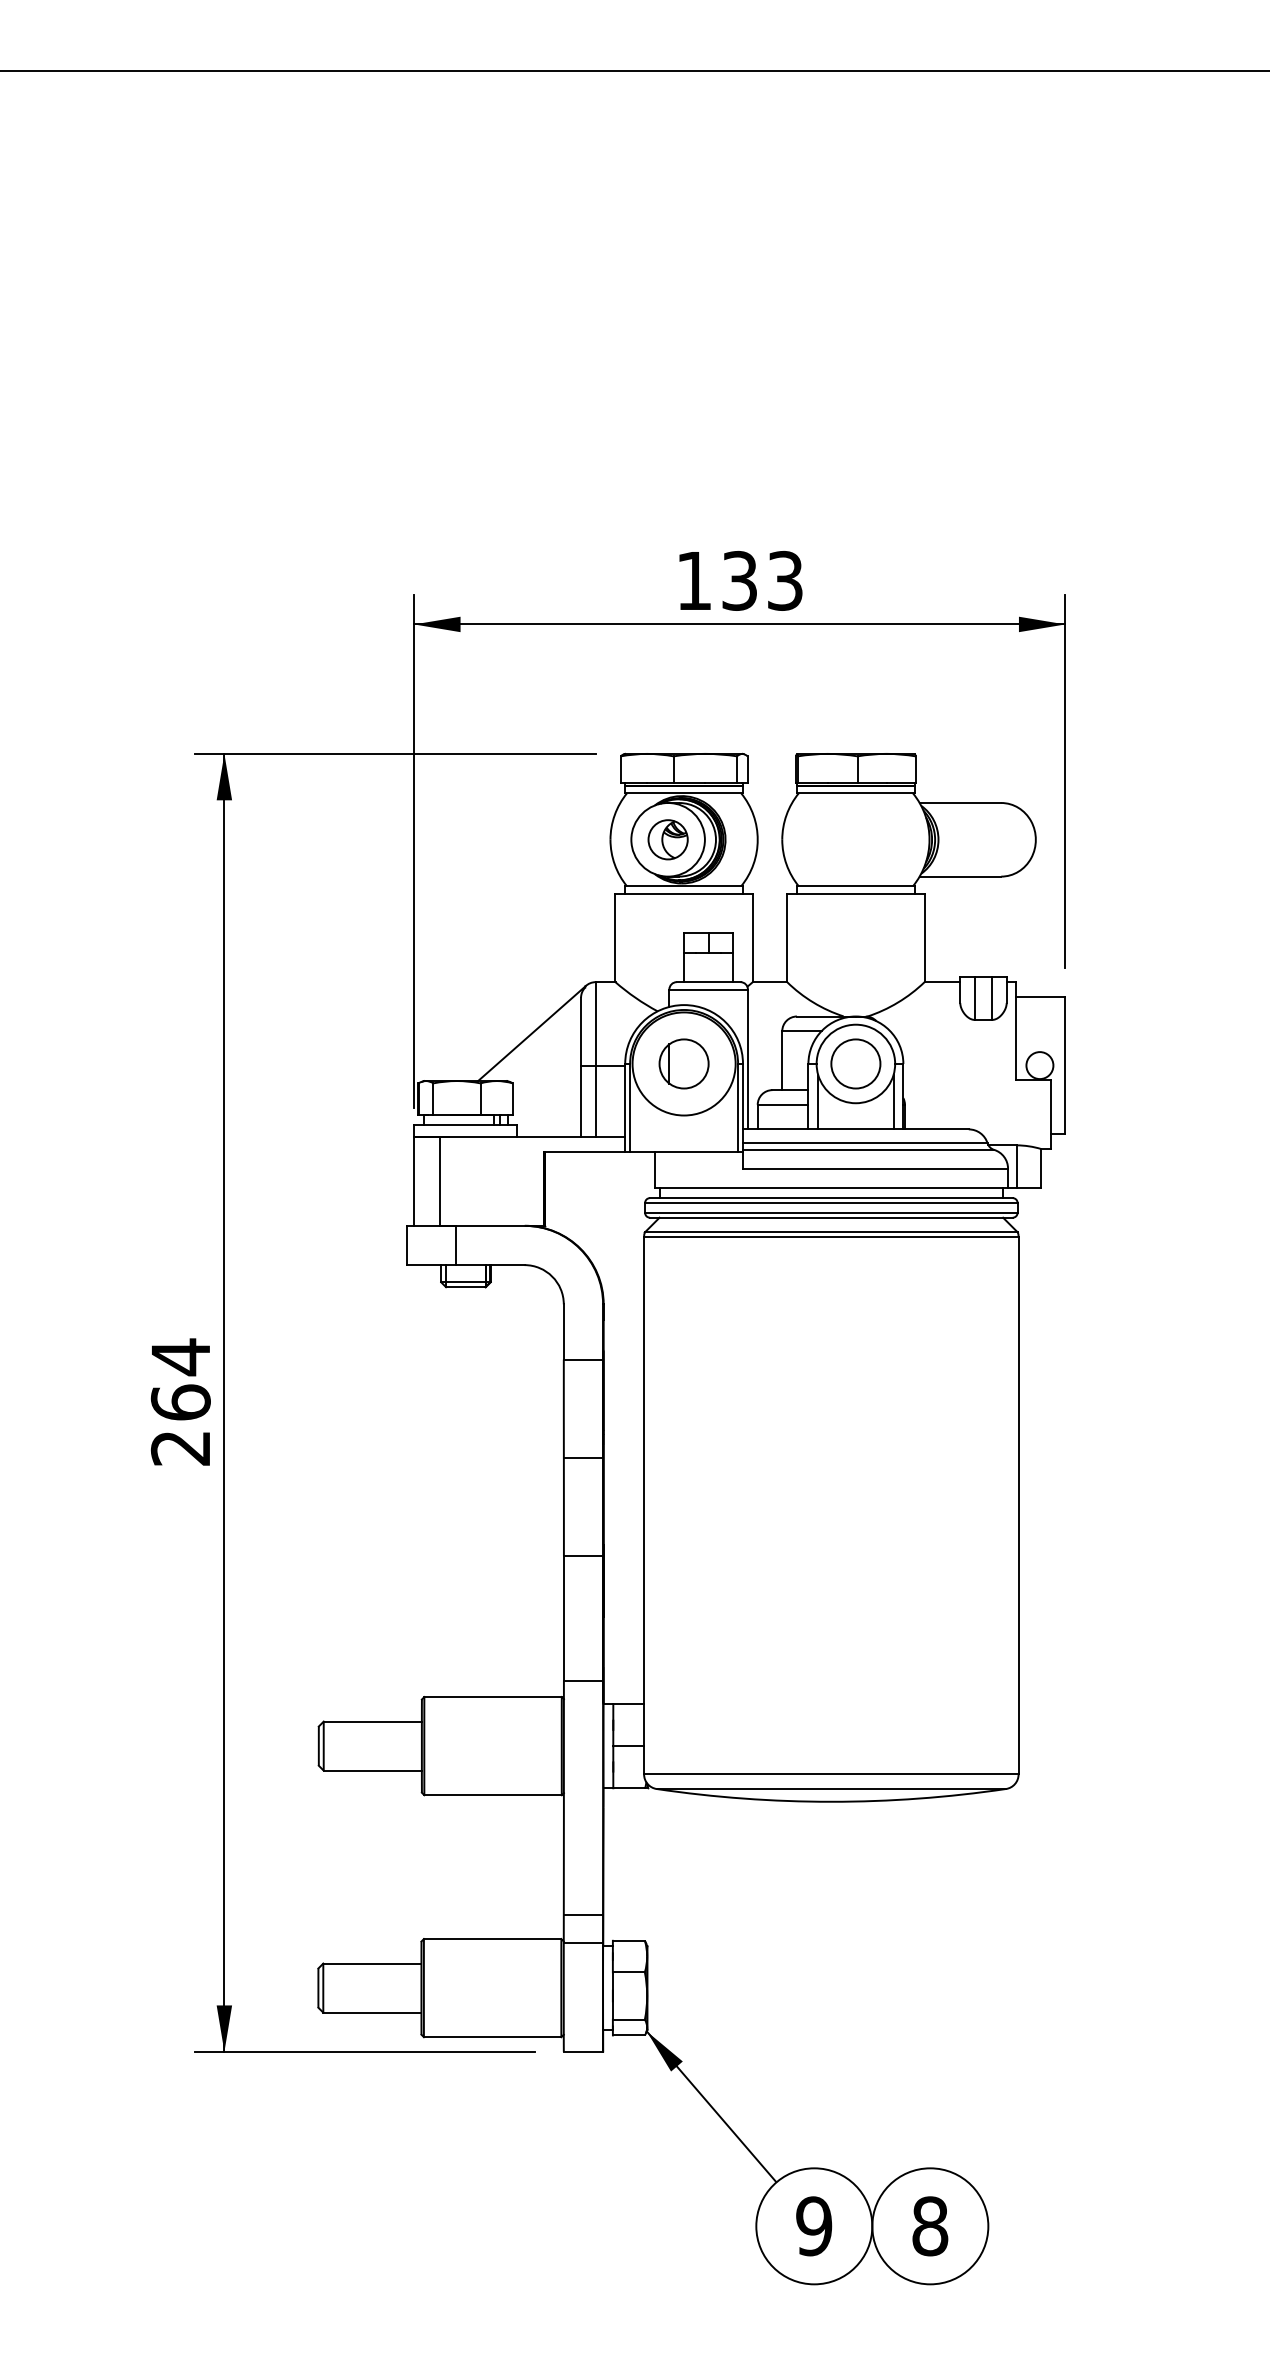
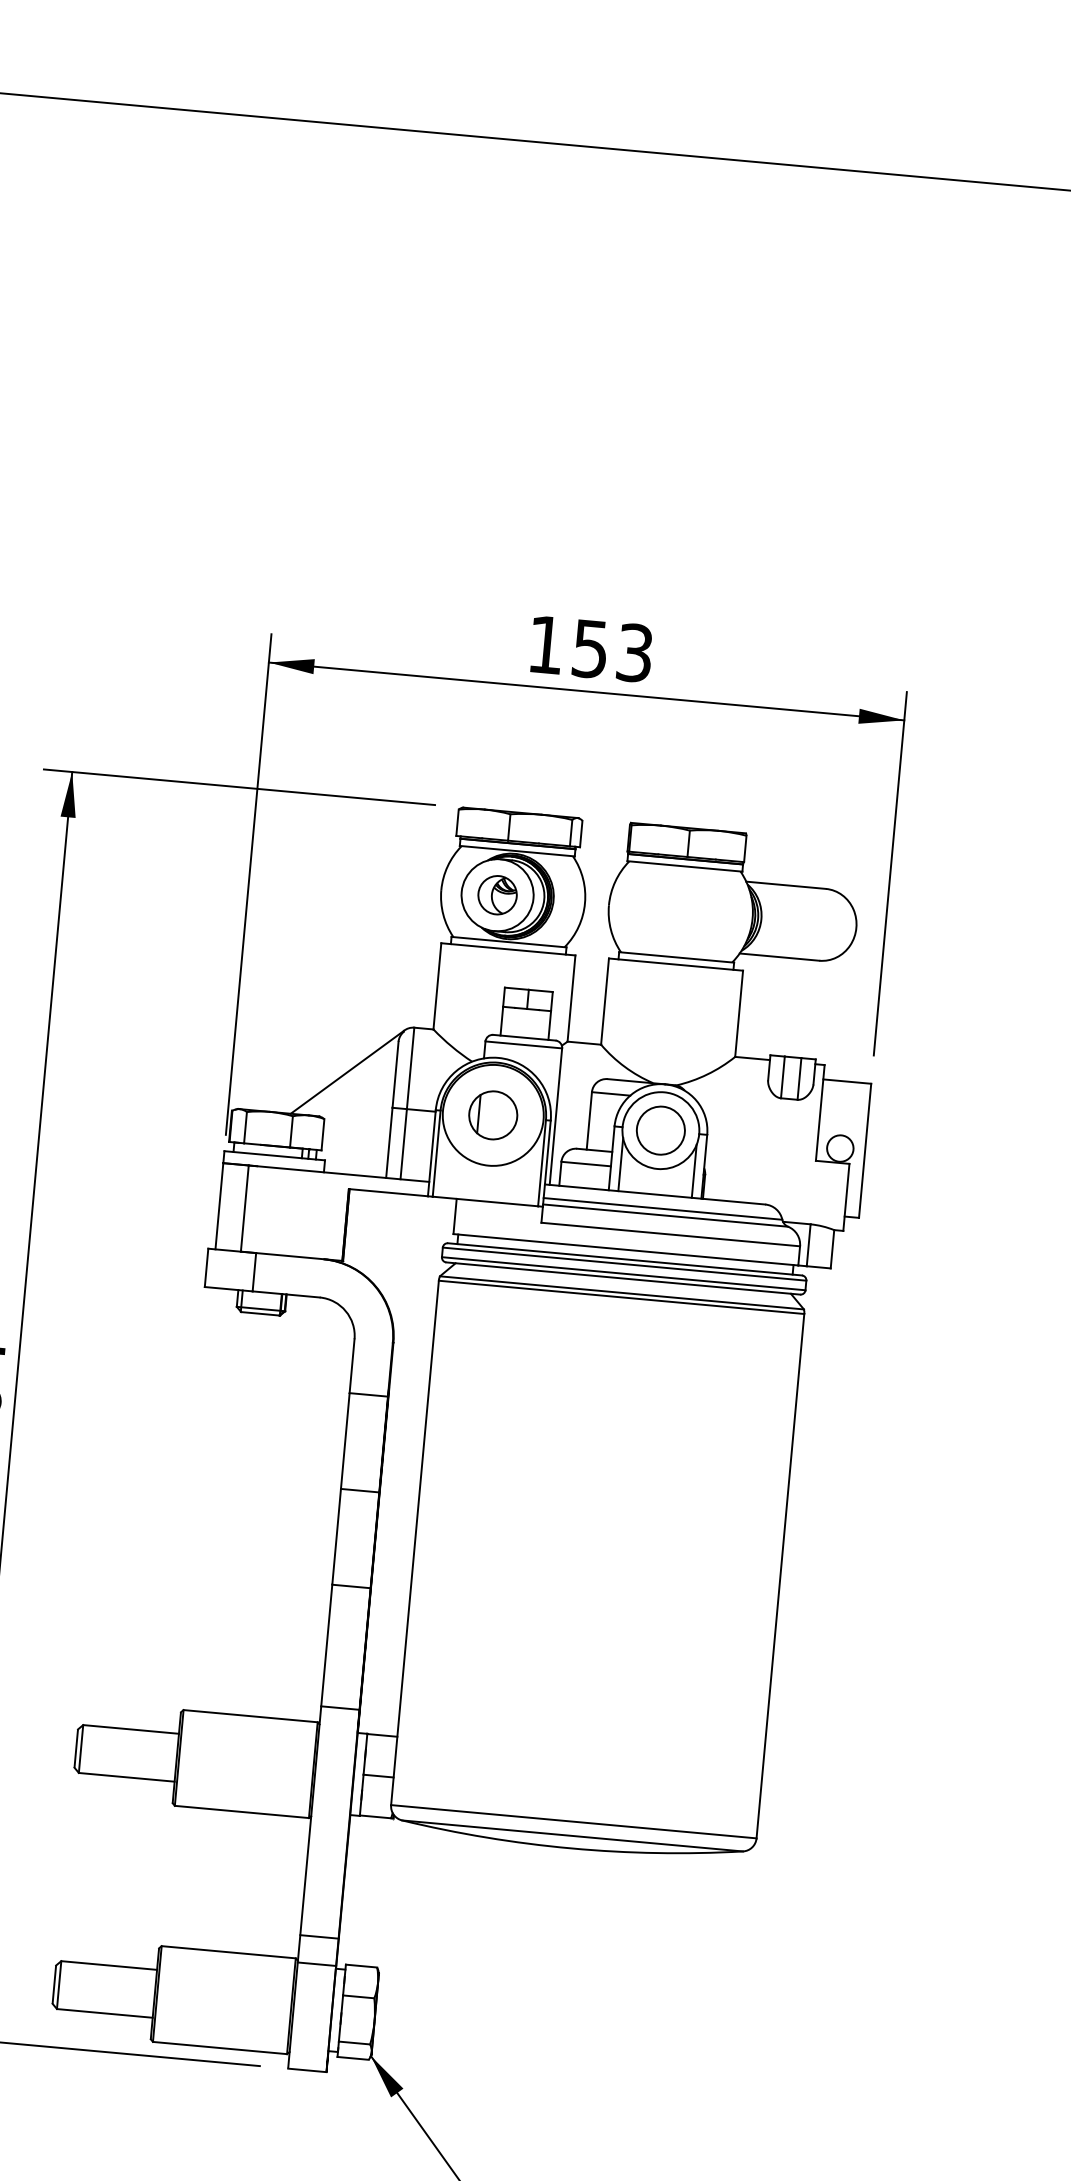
text: (739, 580) -> (590, 648), 133 -> 153

